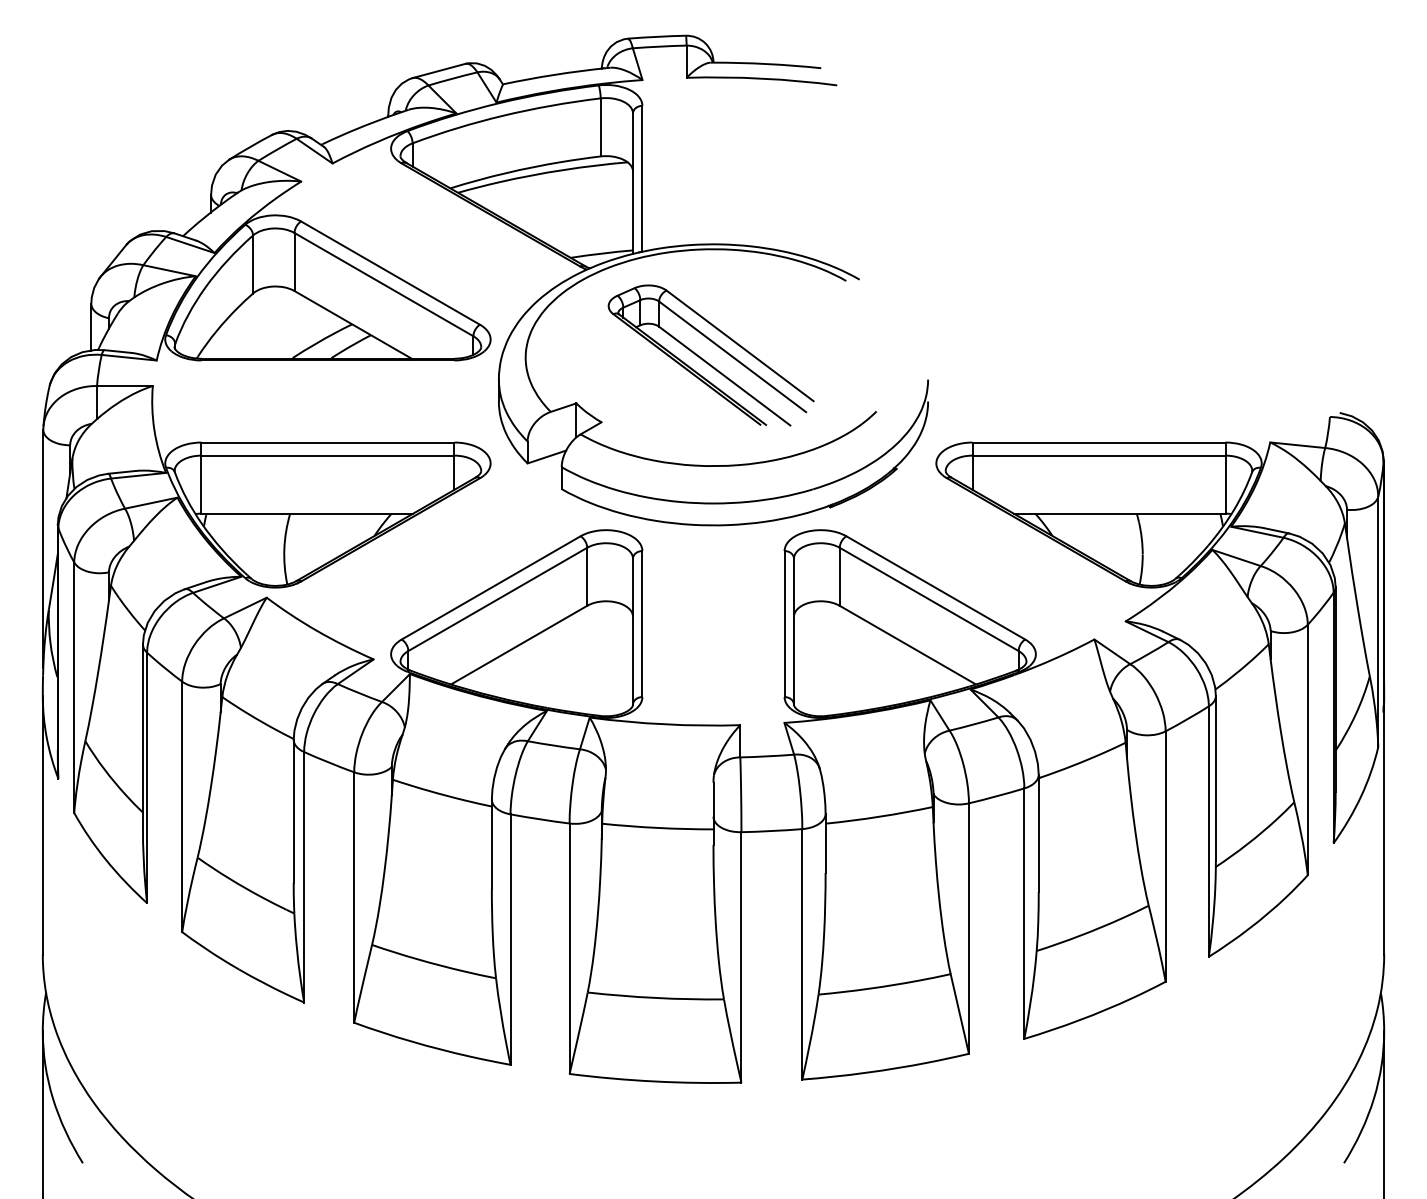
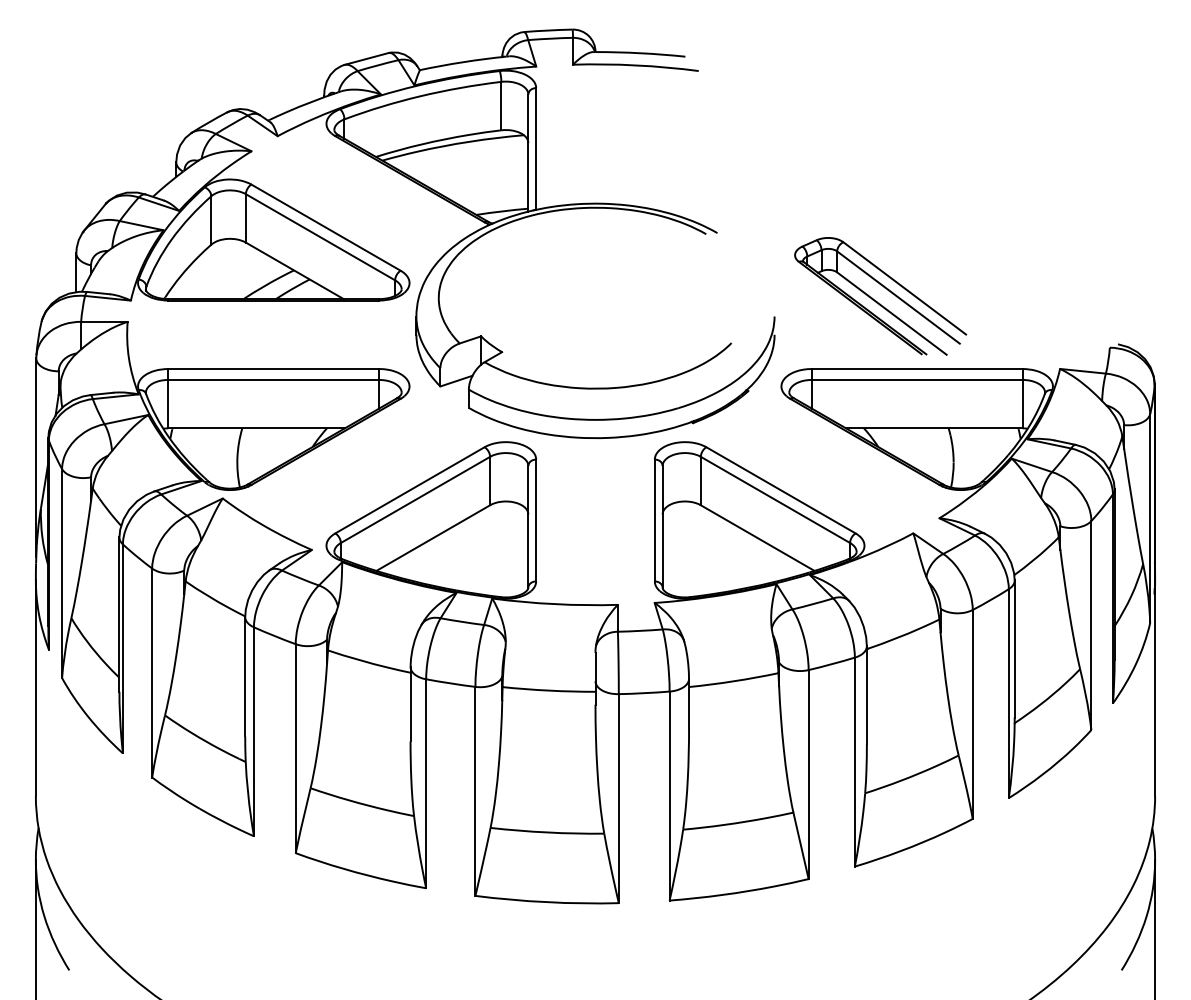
part: (707, 361) -> (877, 301), moved

